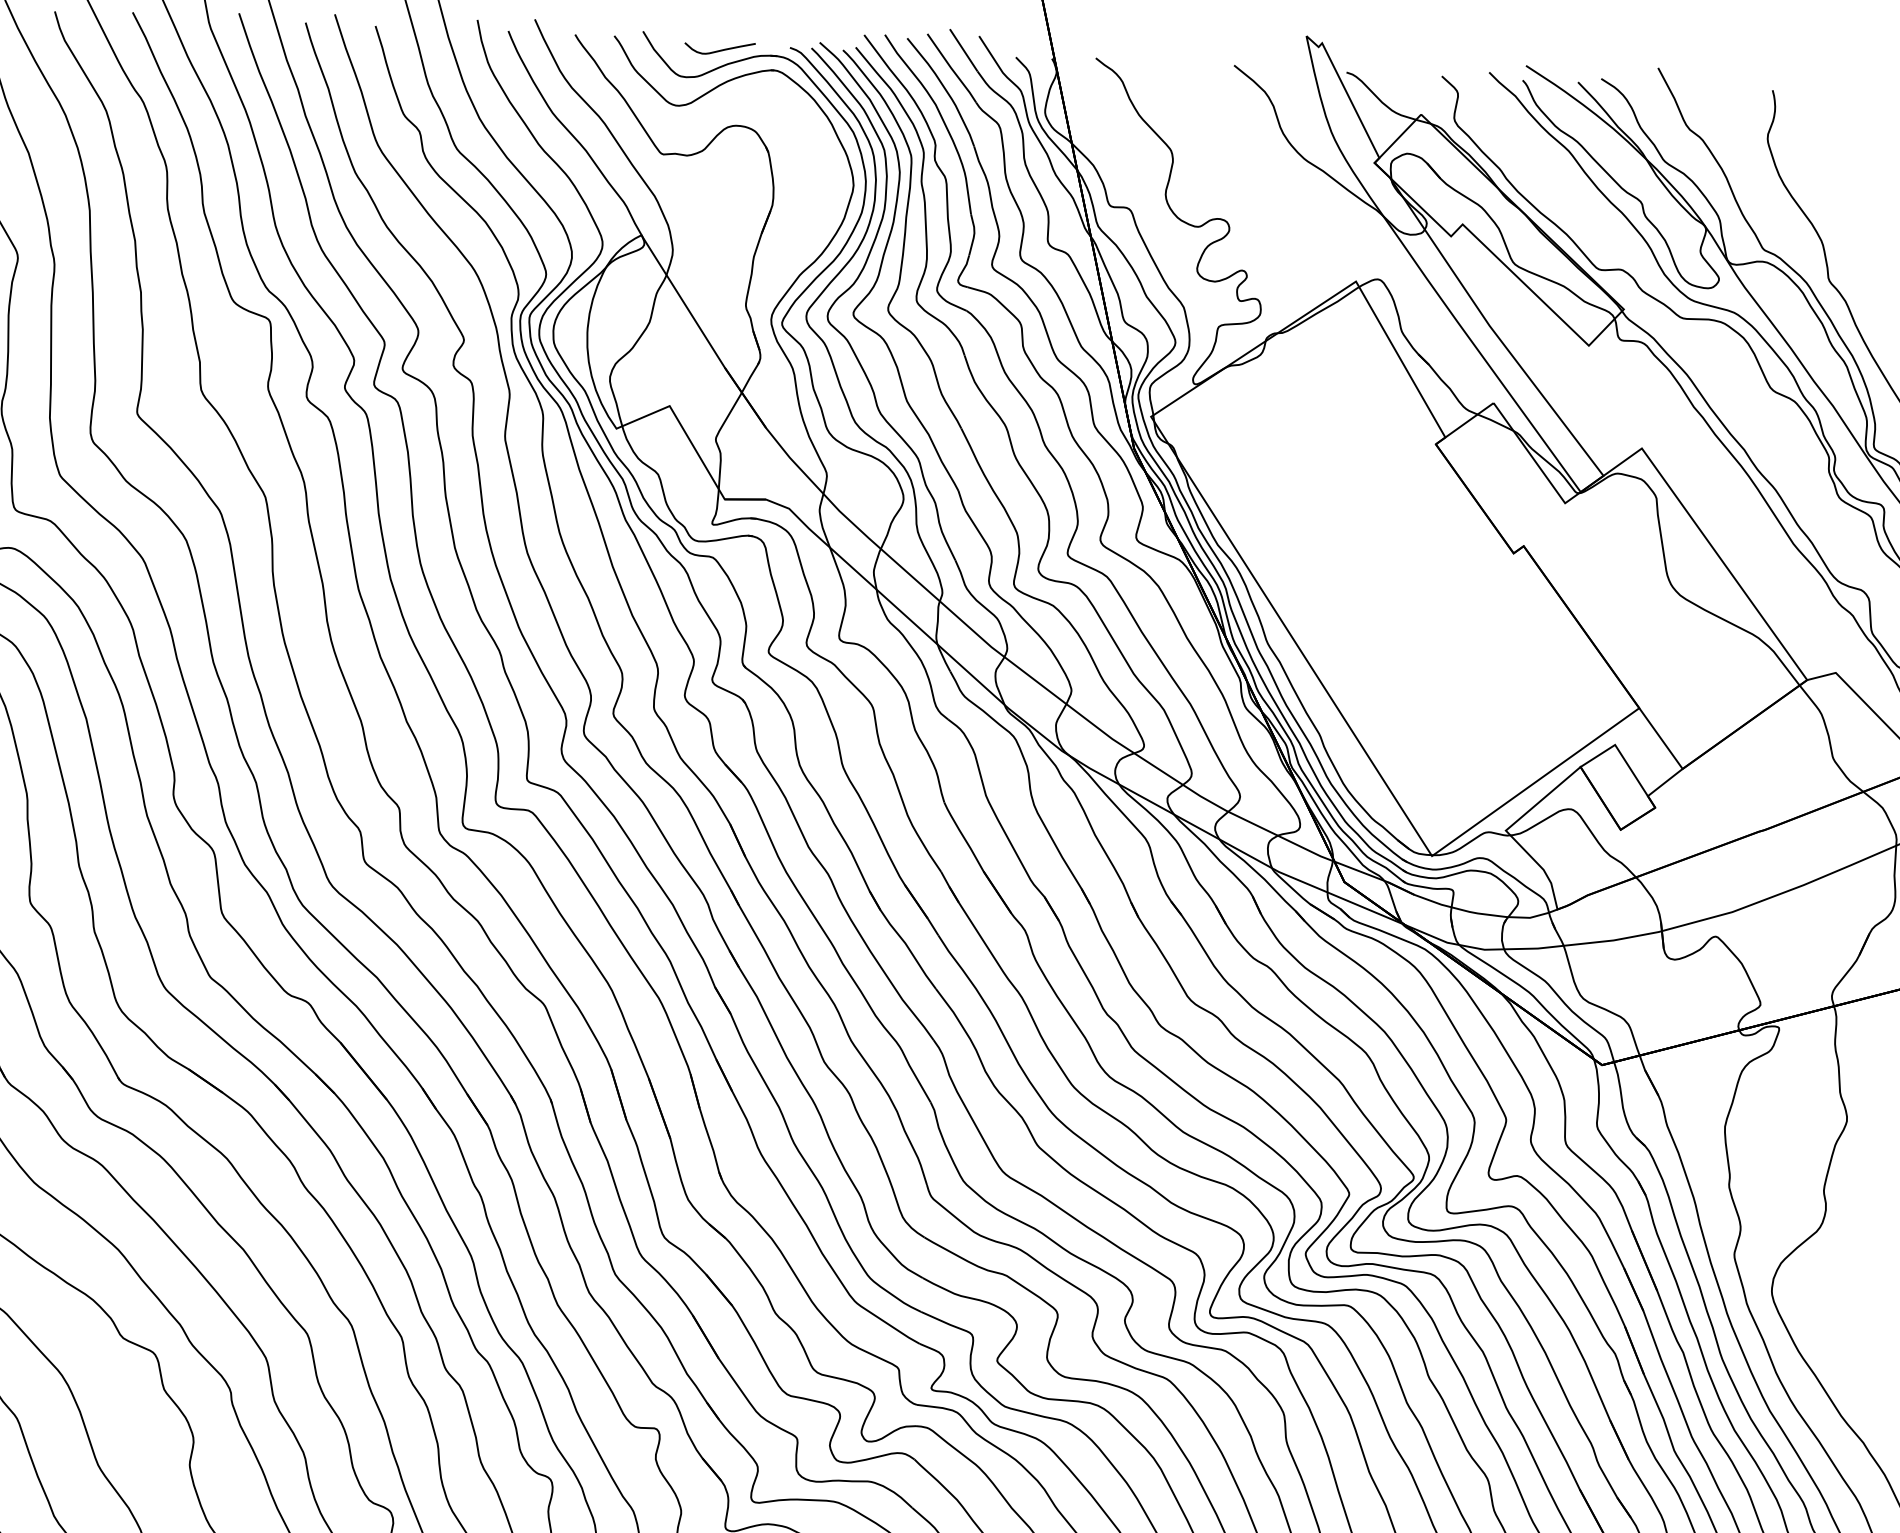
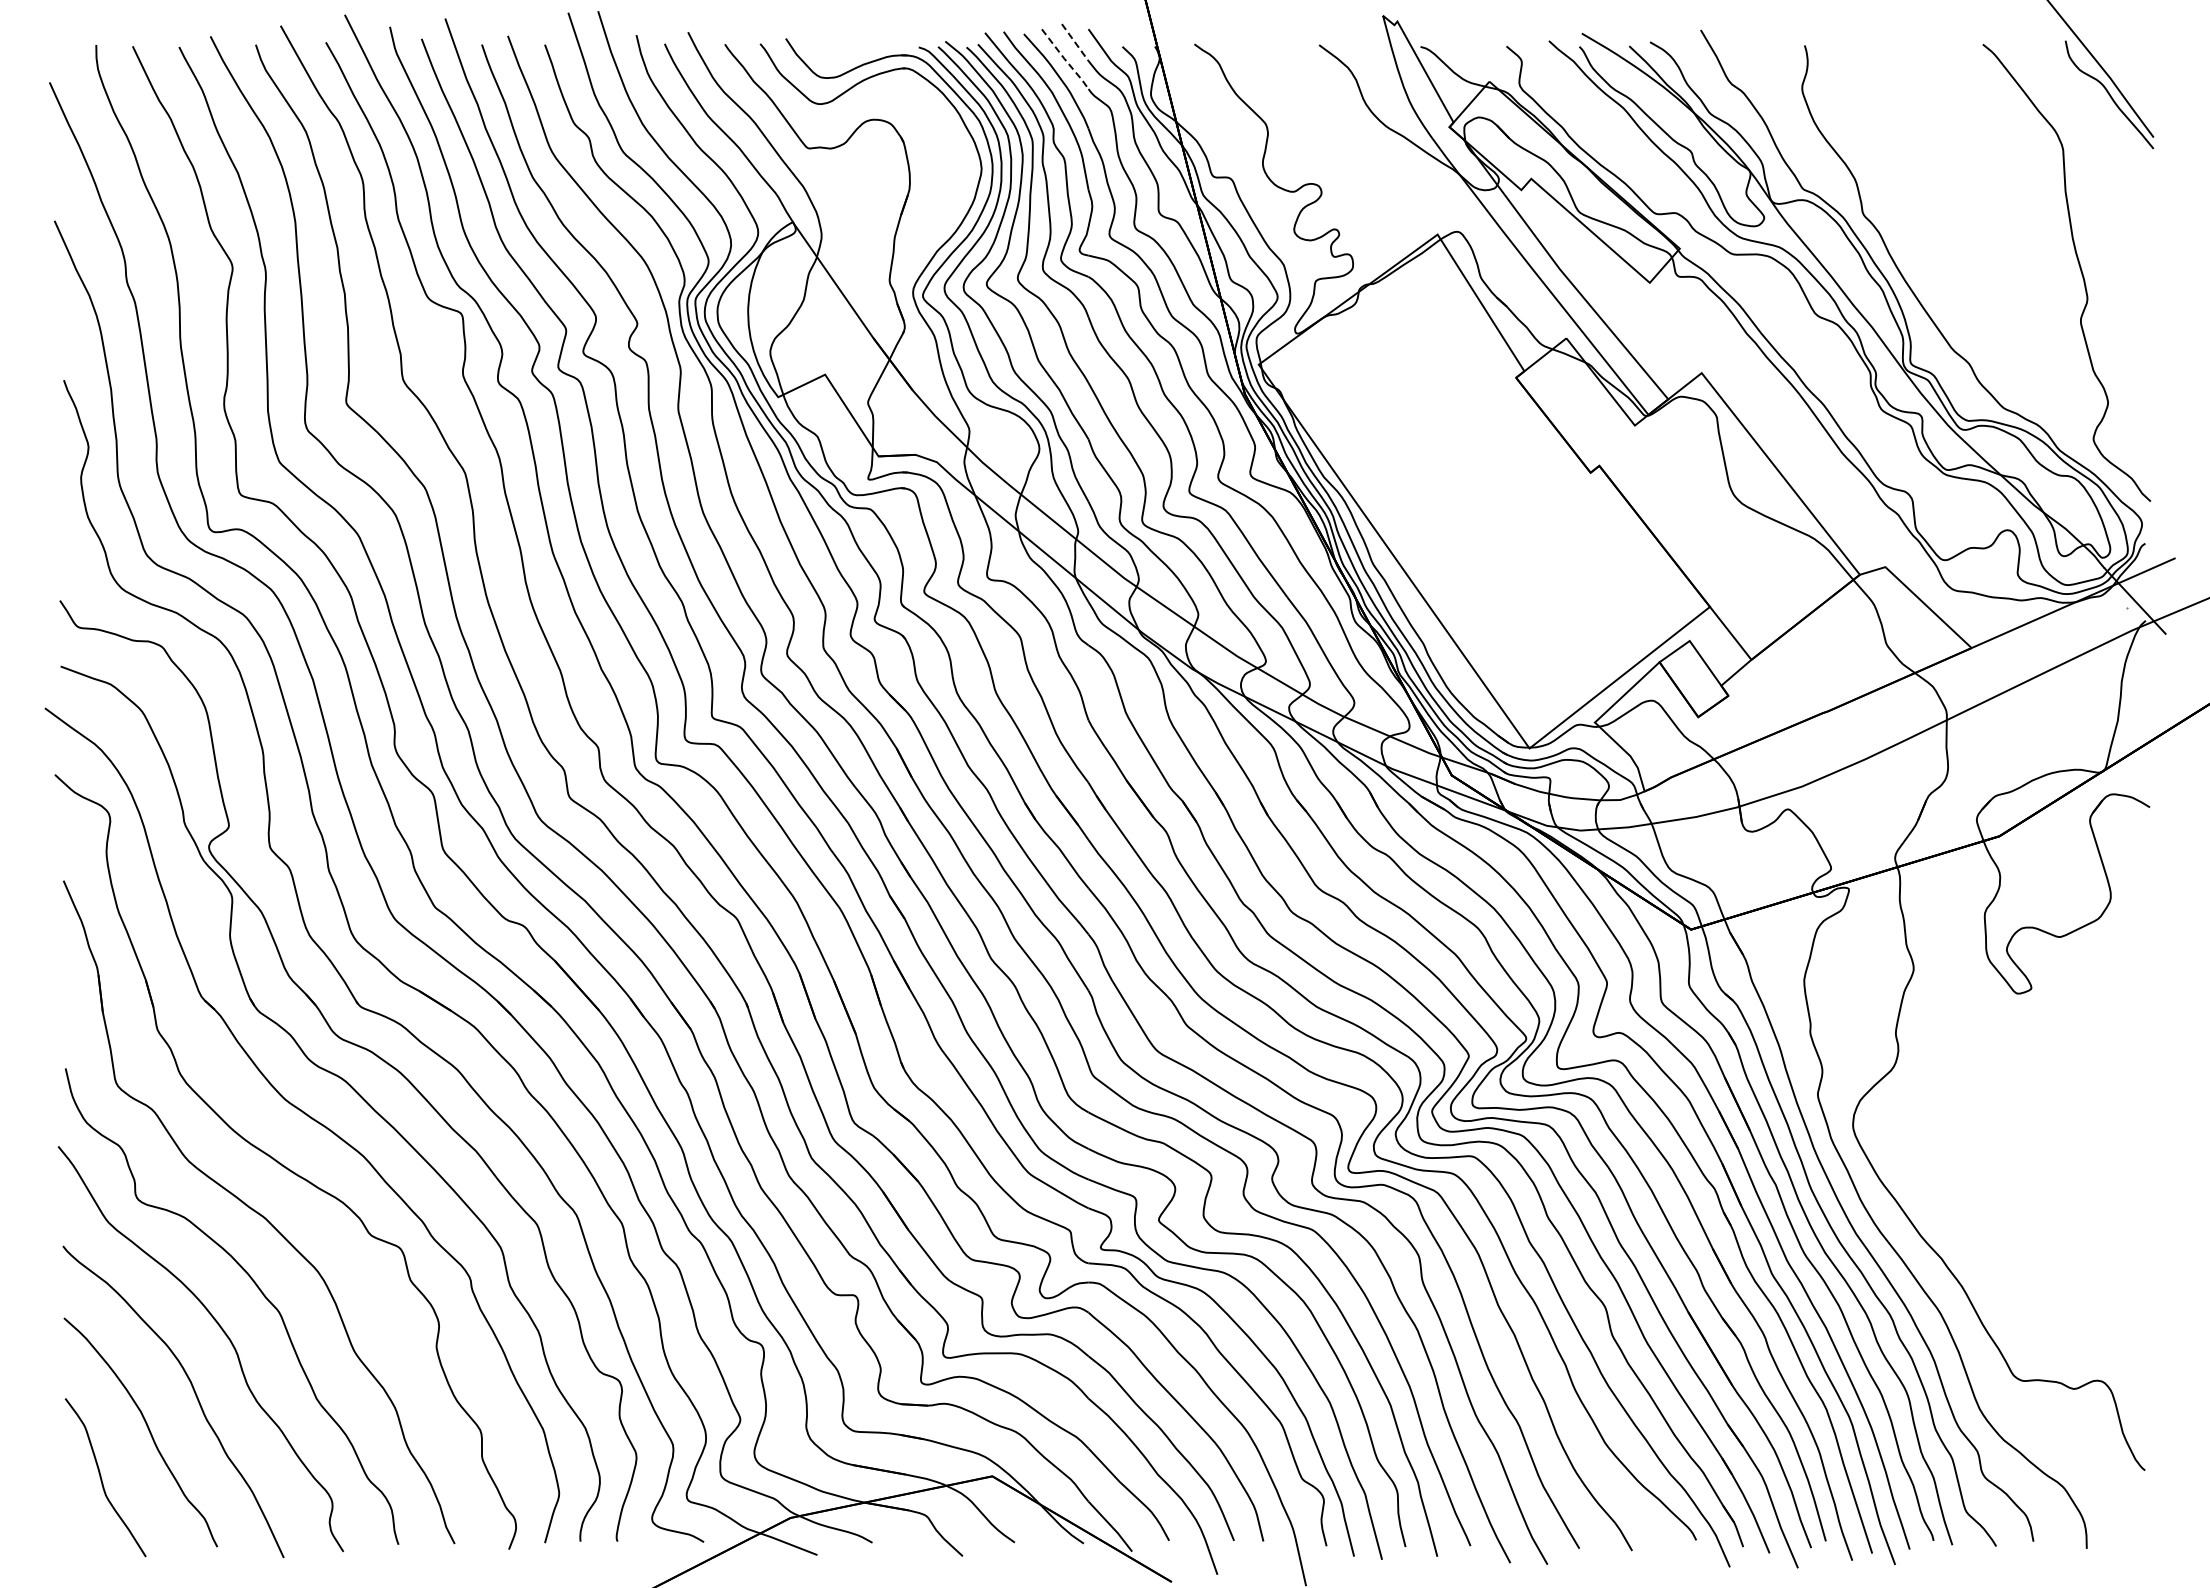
curve: (720, 49) -> (856, 51), removed
line: (964, 50) -> (1075, 42), solid -> dashed
line: (952, 68) -> (1065, 59), solid -> dashed

